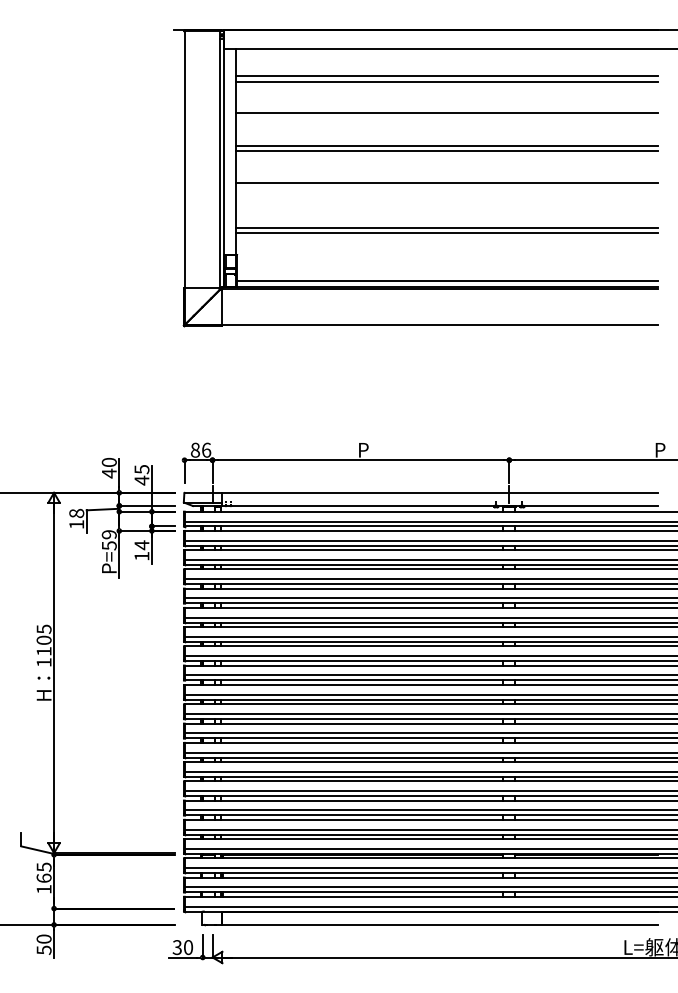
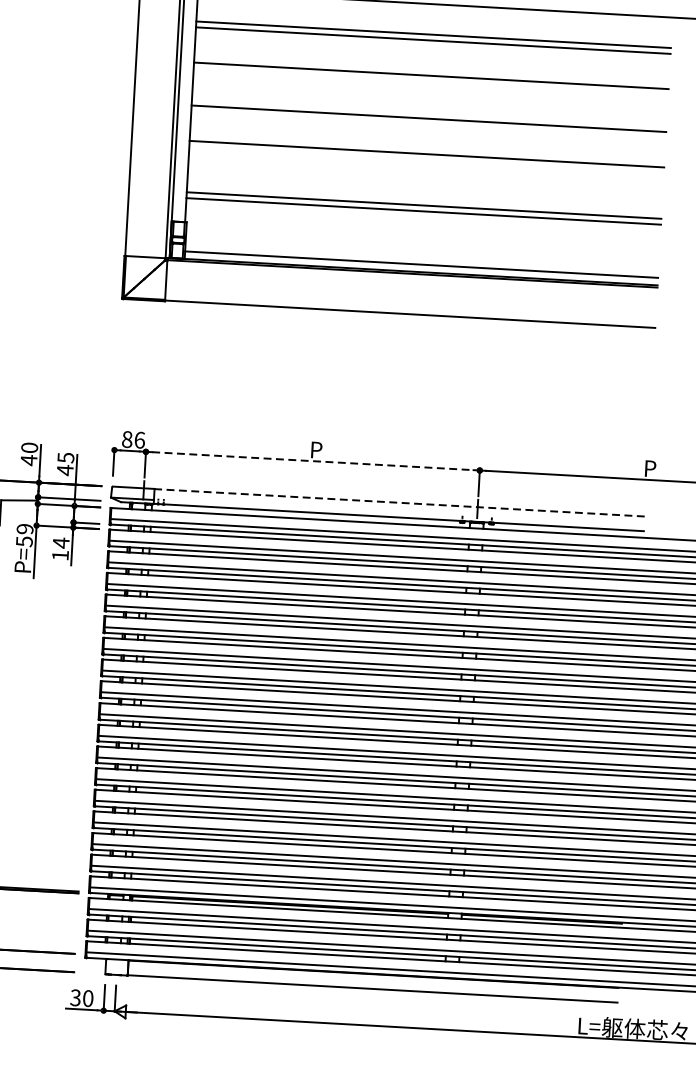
line: (446, 145) -> (428, 112), removed
line: (360, 460) -> (312, 461), solid -> dashed
line: (439, 492) -> (399, 502), solid -> dashed

